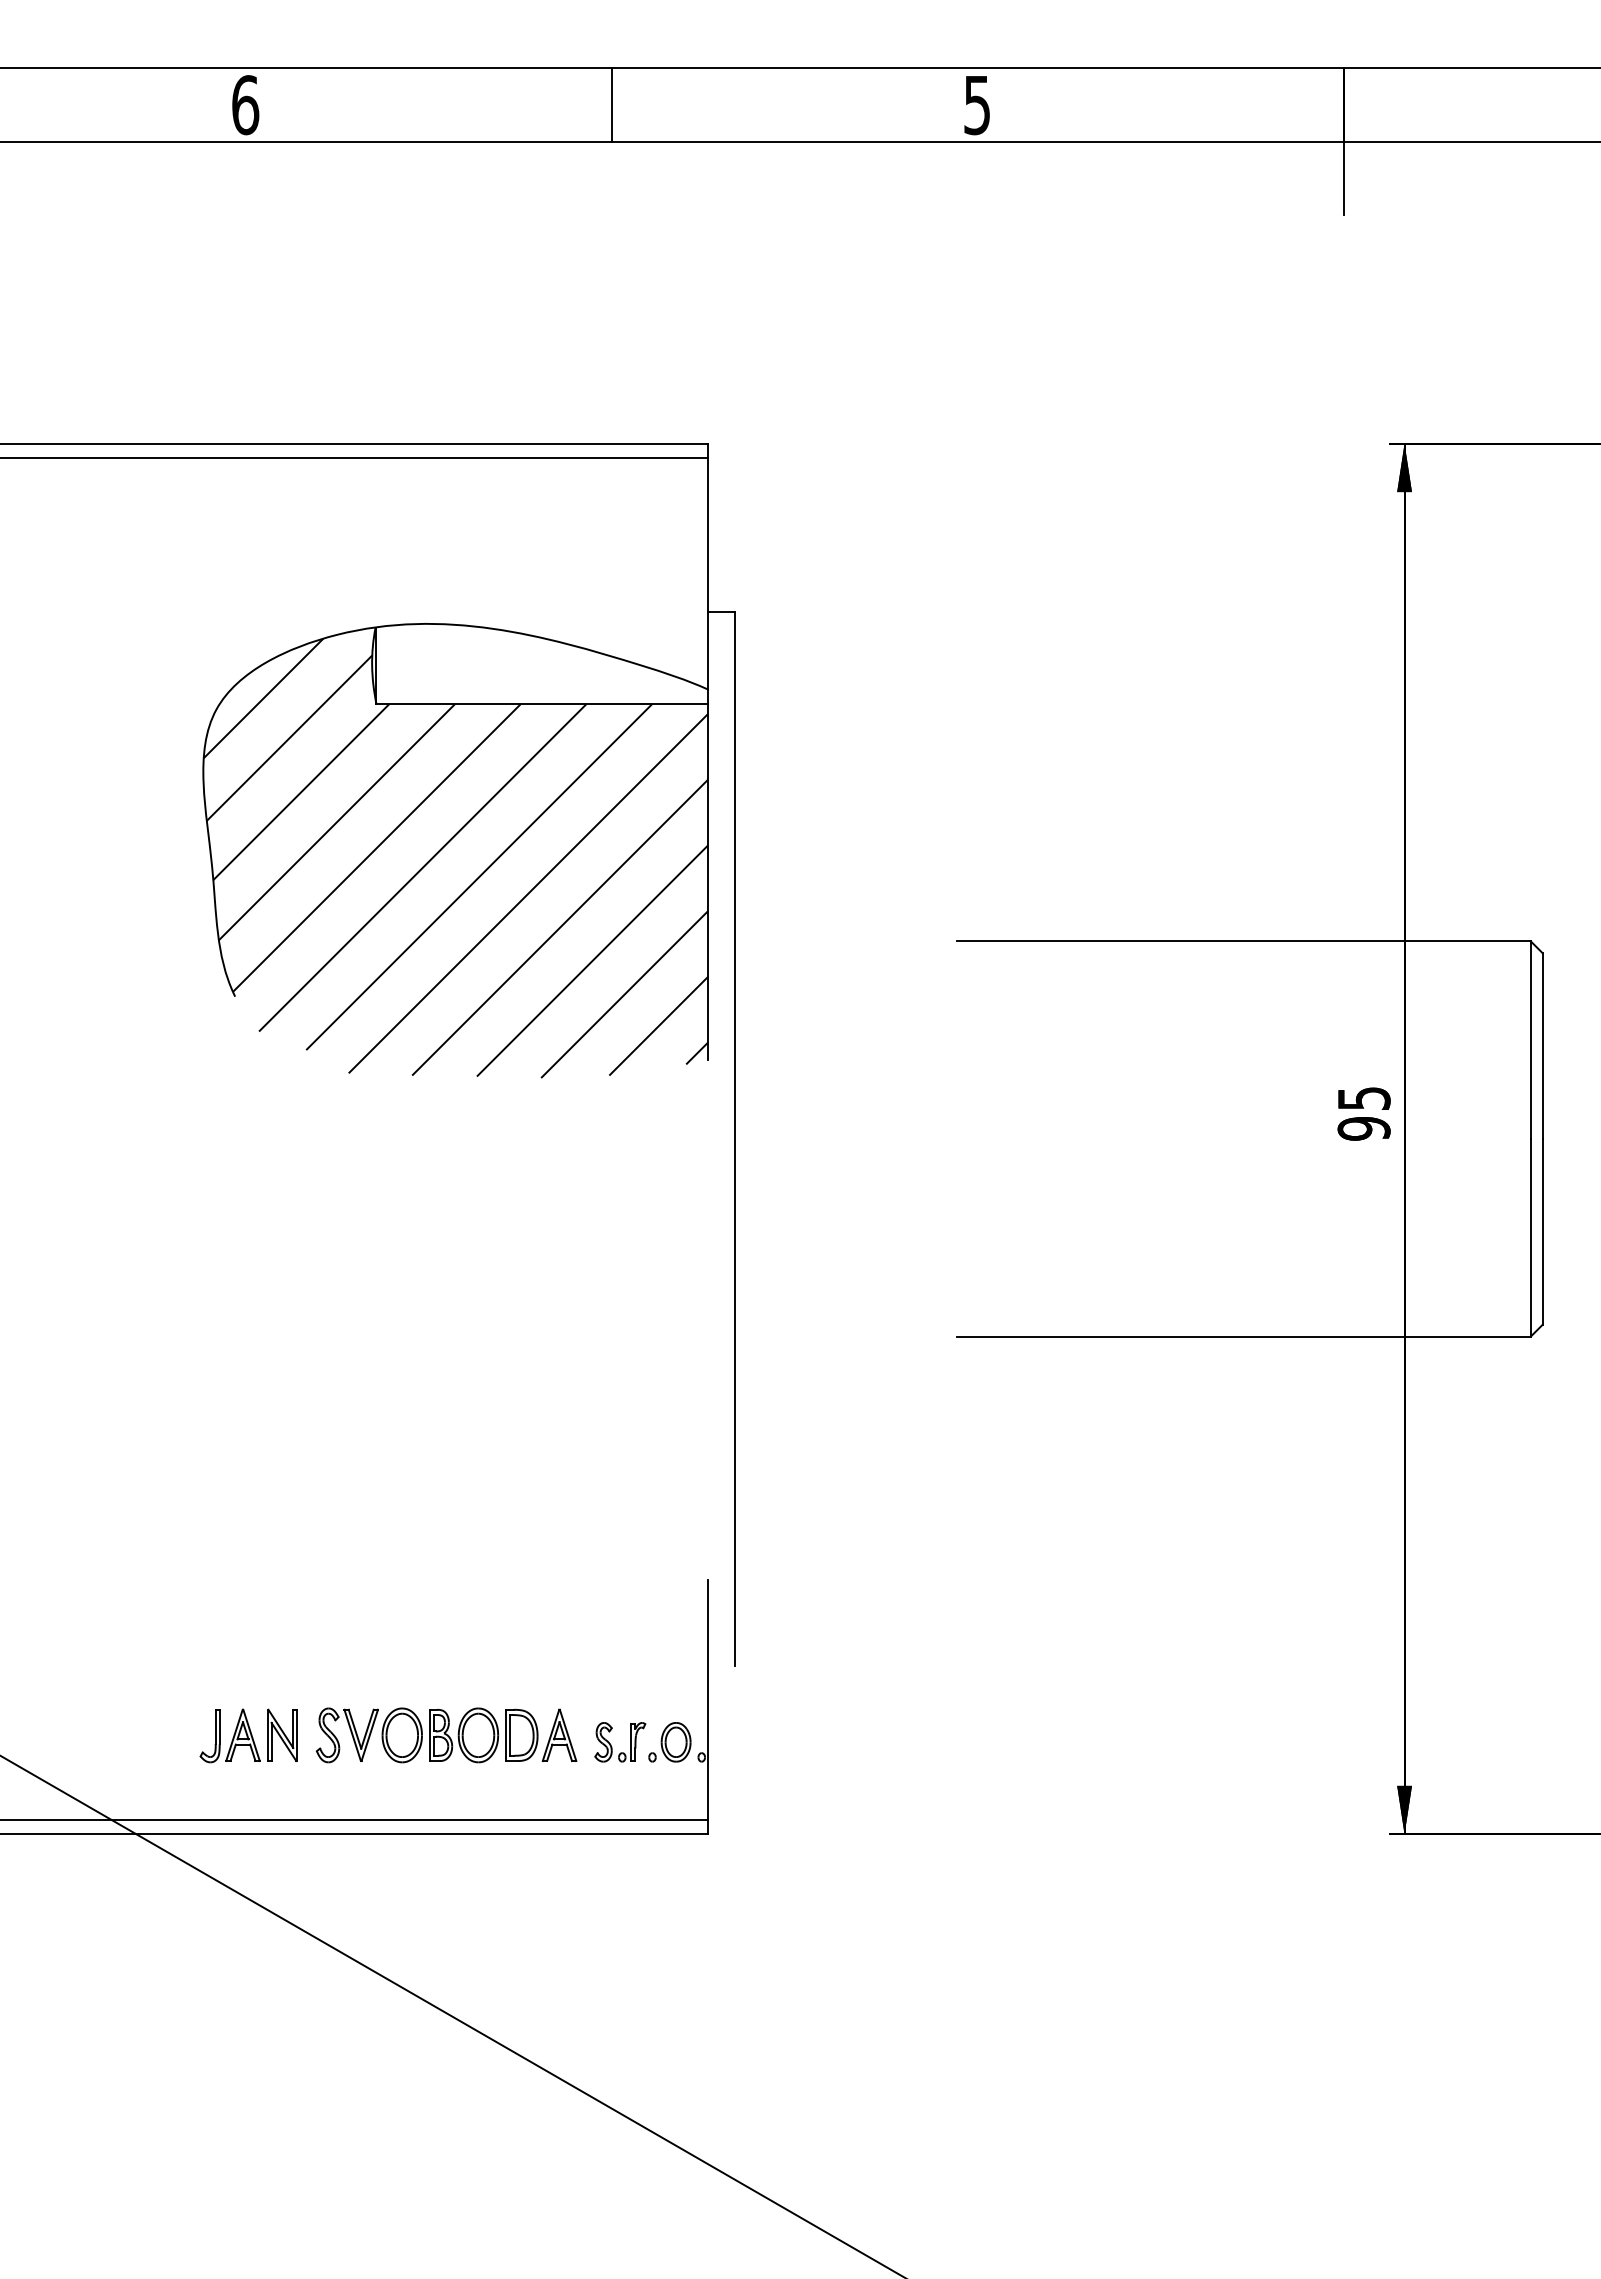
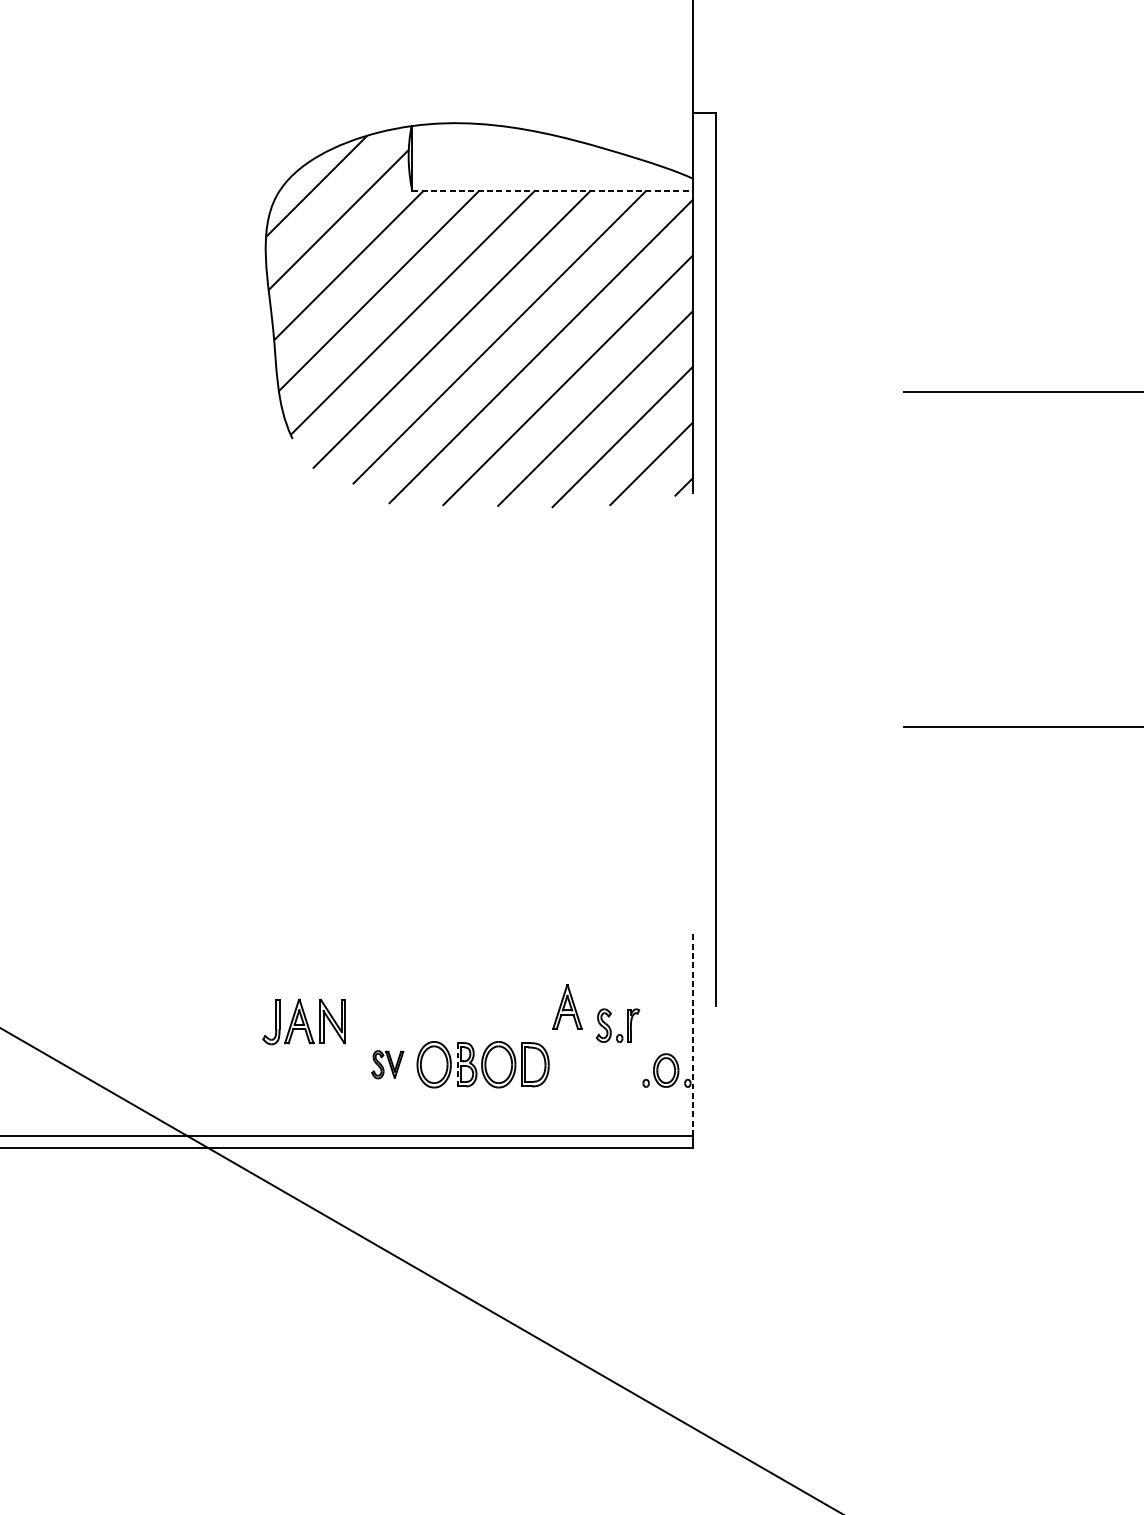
line: (542, 704) -> (552, 191), solid -> dashed
line: (708, 1699) -> (693, 1034), solid -> dashed
part: (559, 1734) -> (567, 1006), moved
part: (248, 1735) -> (303, 1021), moved
part: (347, 1735) -> (387, 1064), size x0.6
line: (429, 1735) -> (457, 1064), solid -> dashed
part: (611, 1744) -> (610, 1027), moved

